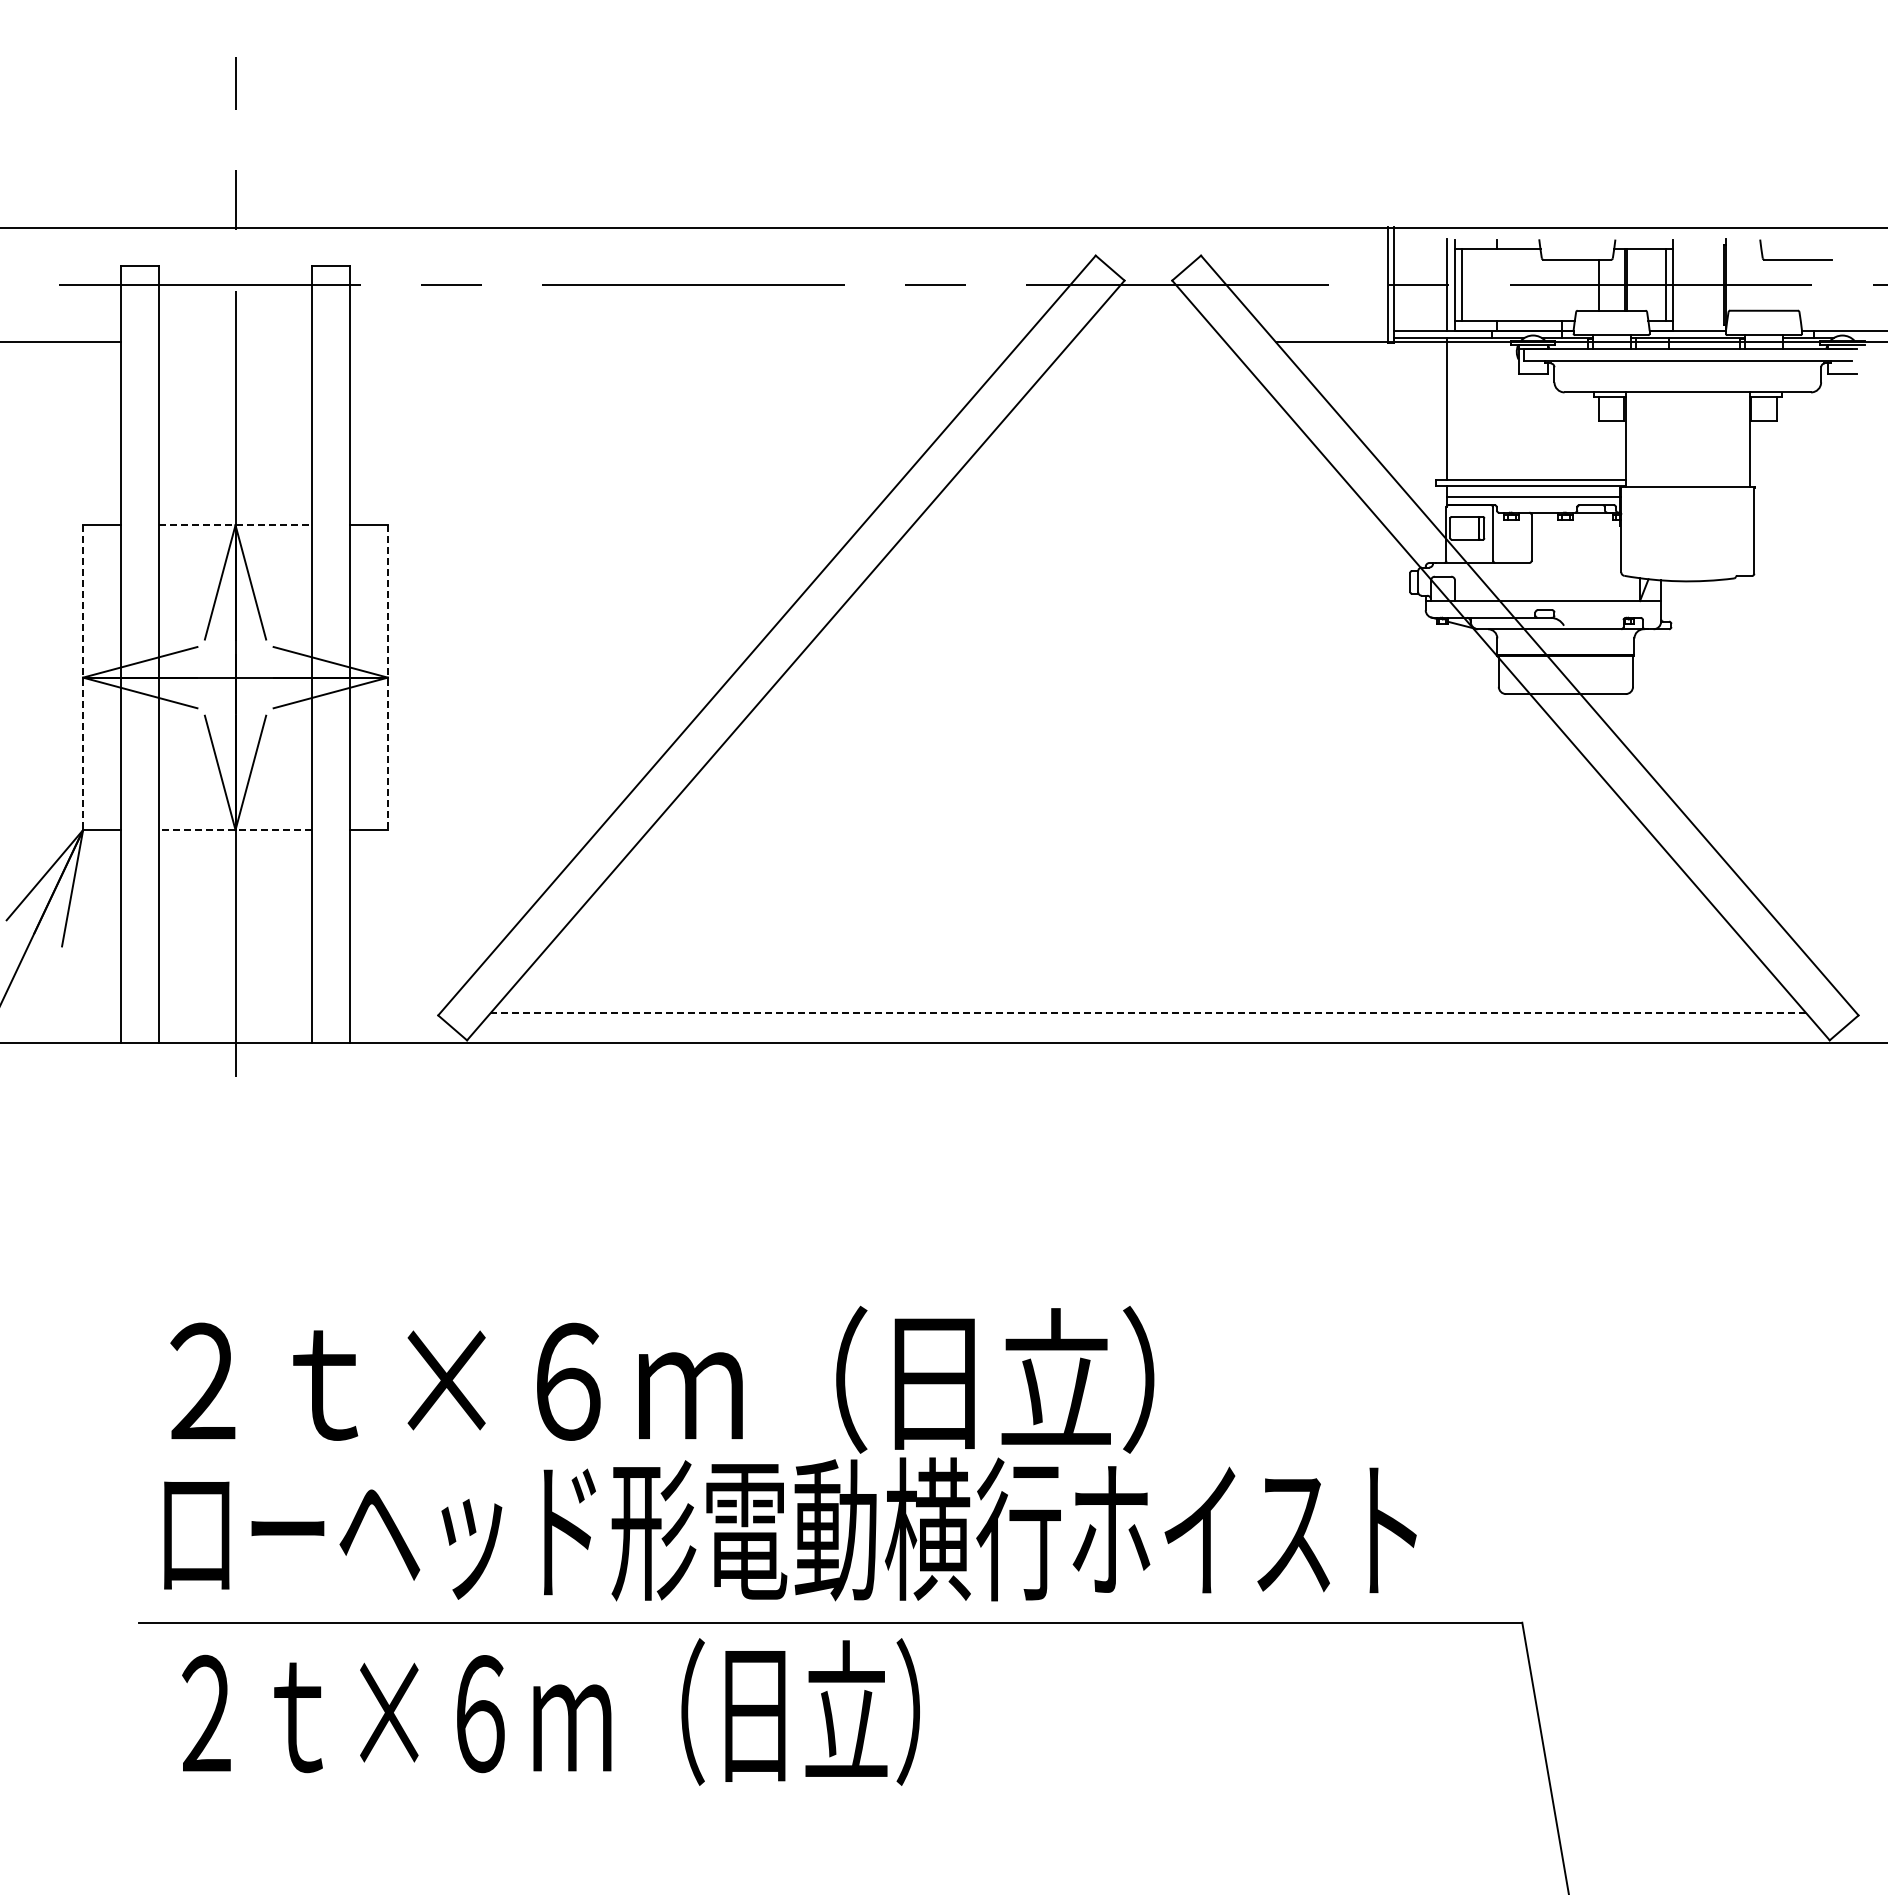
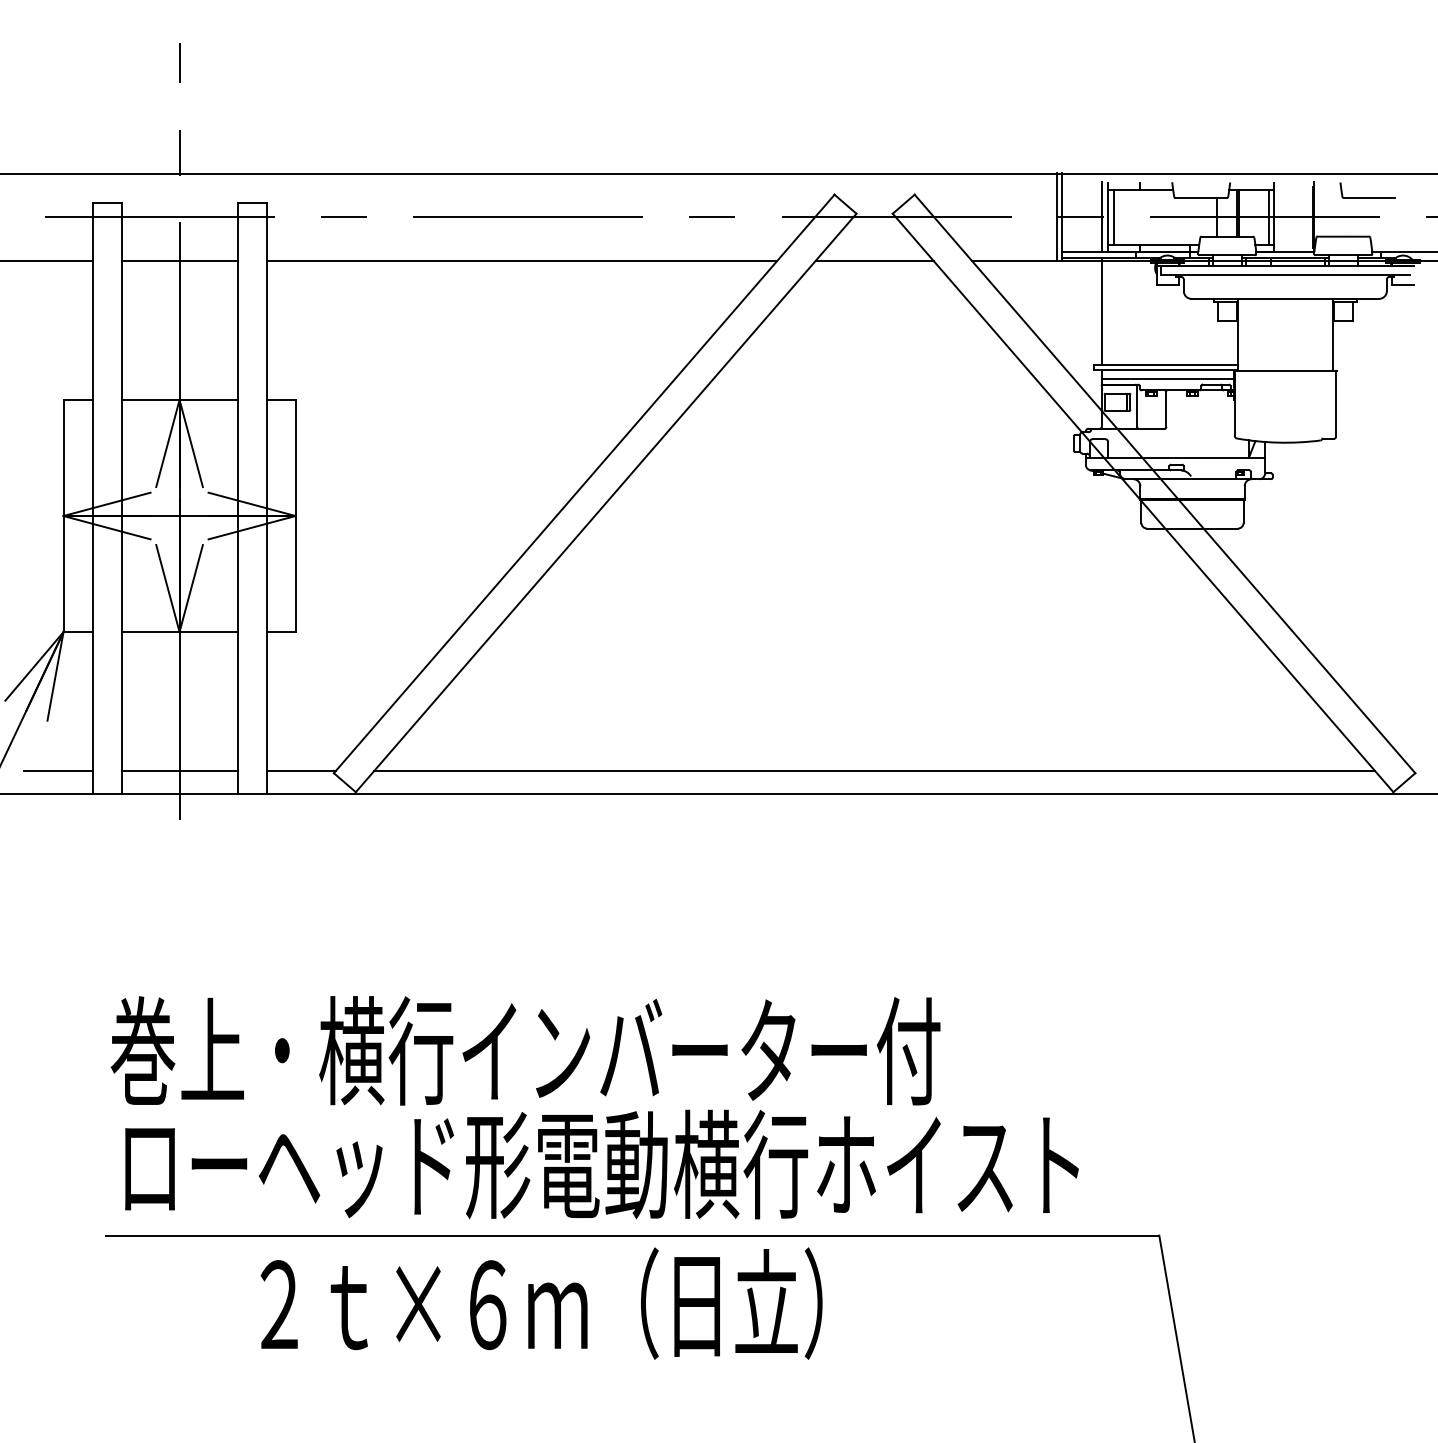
line: (235, 342) -> (179, 260), added
line: (684, 342) -> (521, 260), added
line: (1148, 342) -> (874, 260), added
line: (236, 525) -> (180, 400), dashed -> solid
line: (83, 678) -> (63, 516), dashed -> solid
line: (387, 678) -> (295, 516), dashed -> solid
line: (235, 830) -> (179, 632), dashed -> solid
line: (75, 1012) -> (57, 770), added
line: (235, 1012) -> (179, 770), added
line: (394, 1012) -> (300, 770), added
line: (1148, 1012) -> (874, 770), dashed -> solid
text: (689, 1379) -> (525, 1050), ２ｔ×６ｍ（日立） -> 巻上・横行インバーター付
text: (550, 1711) -> (541, 1303), moved

